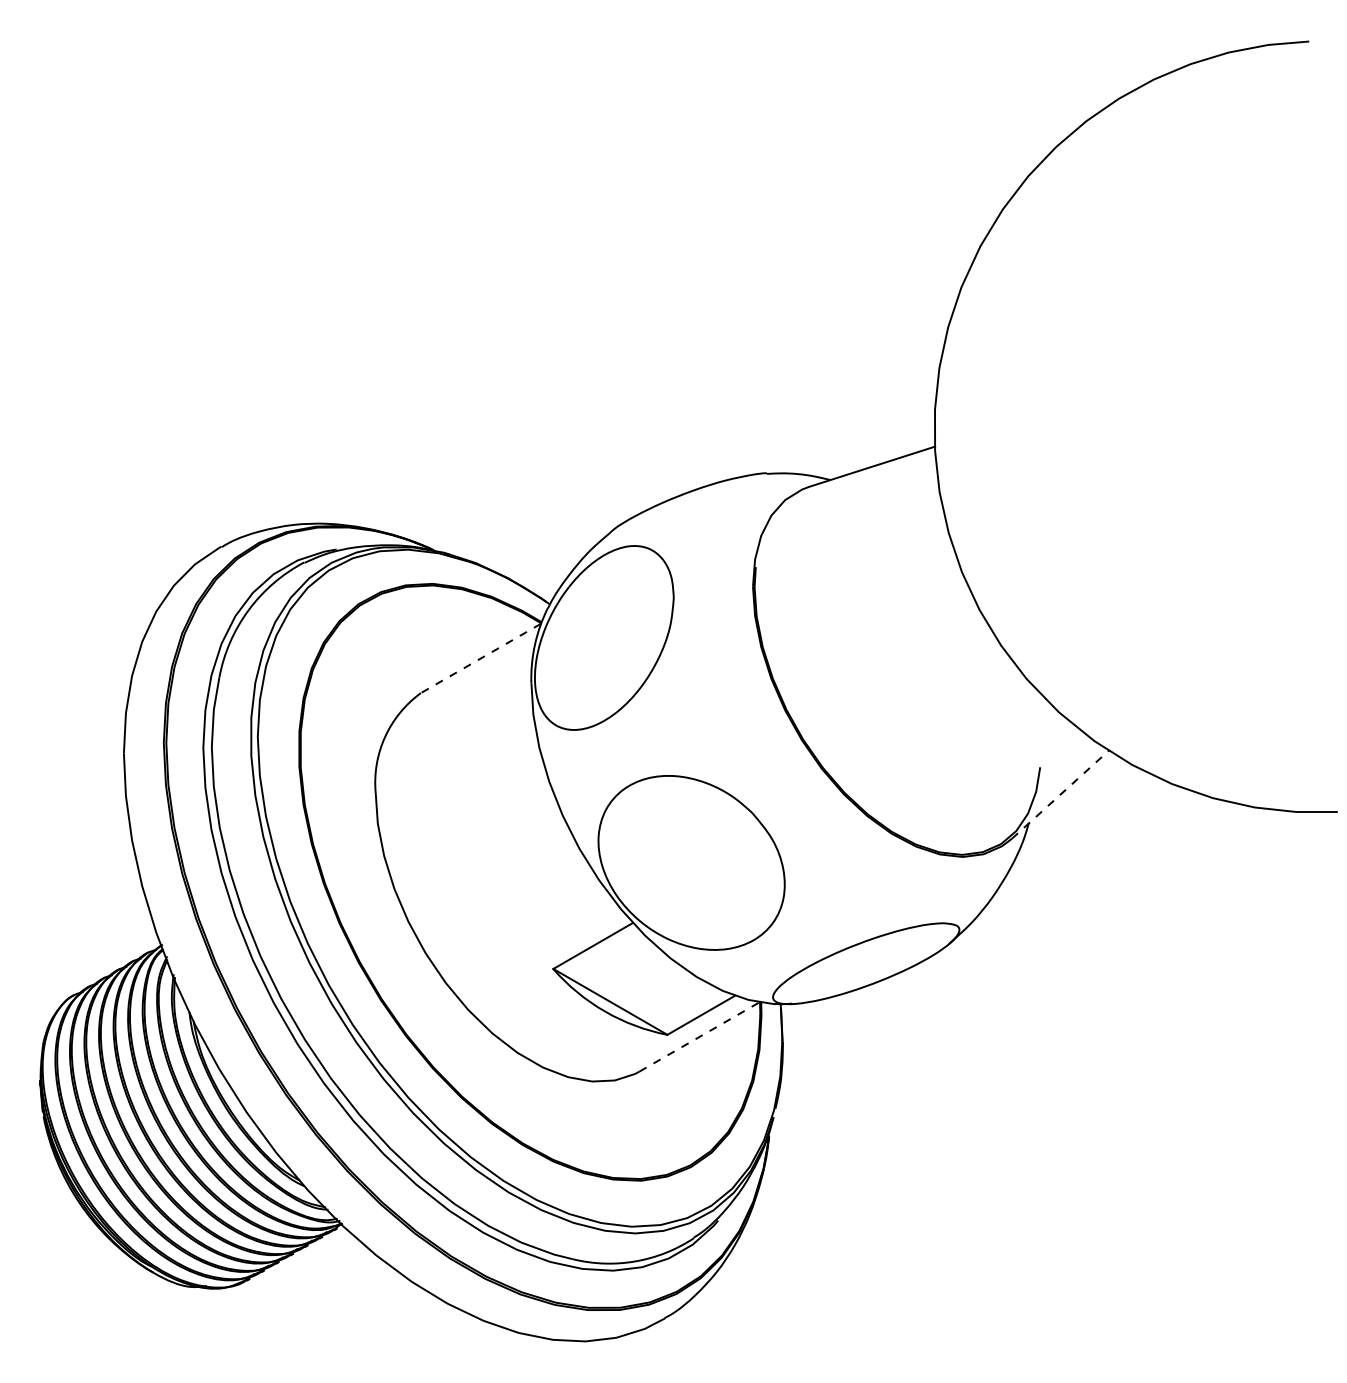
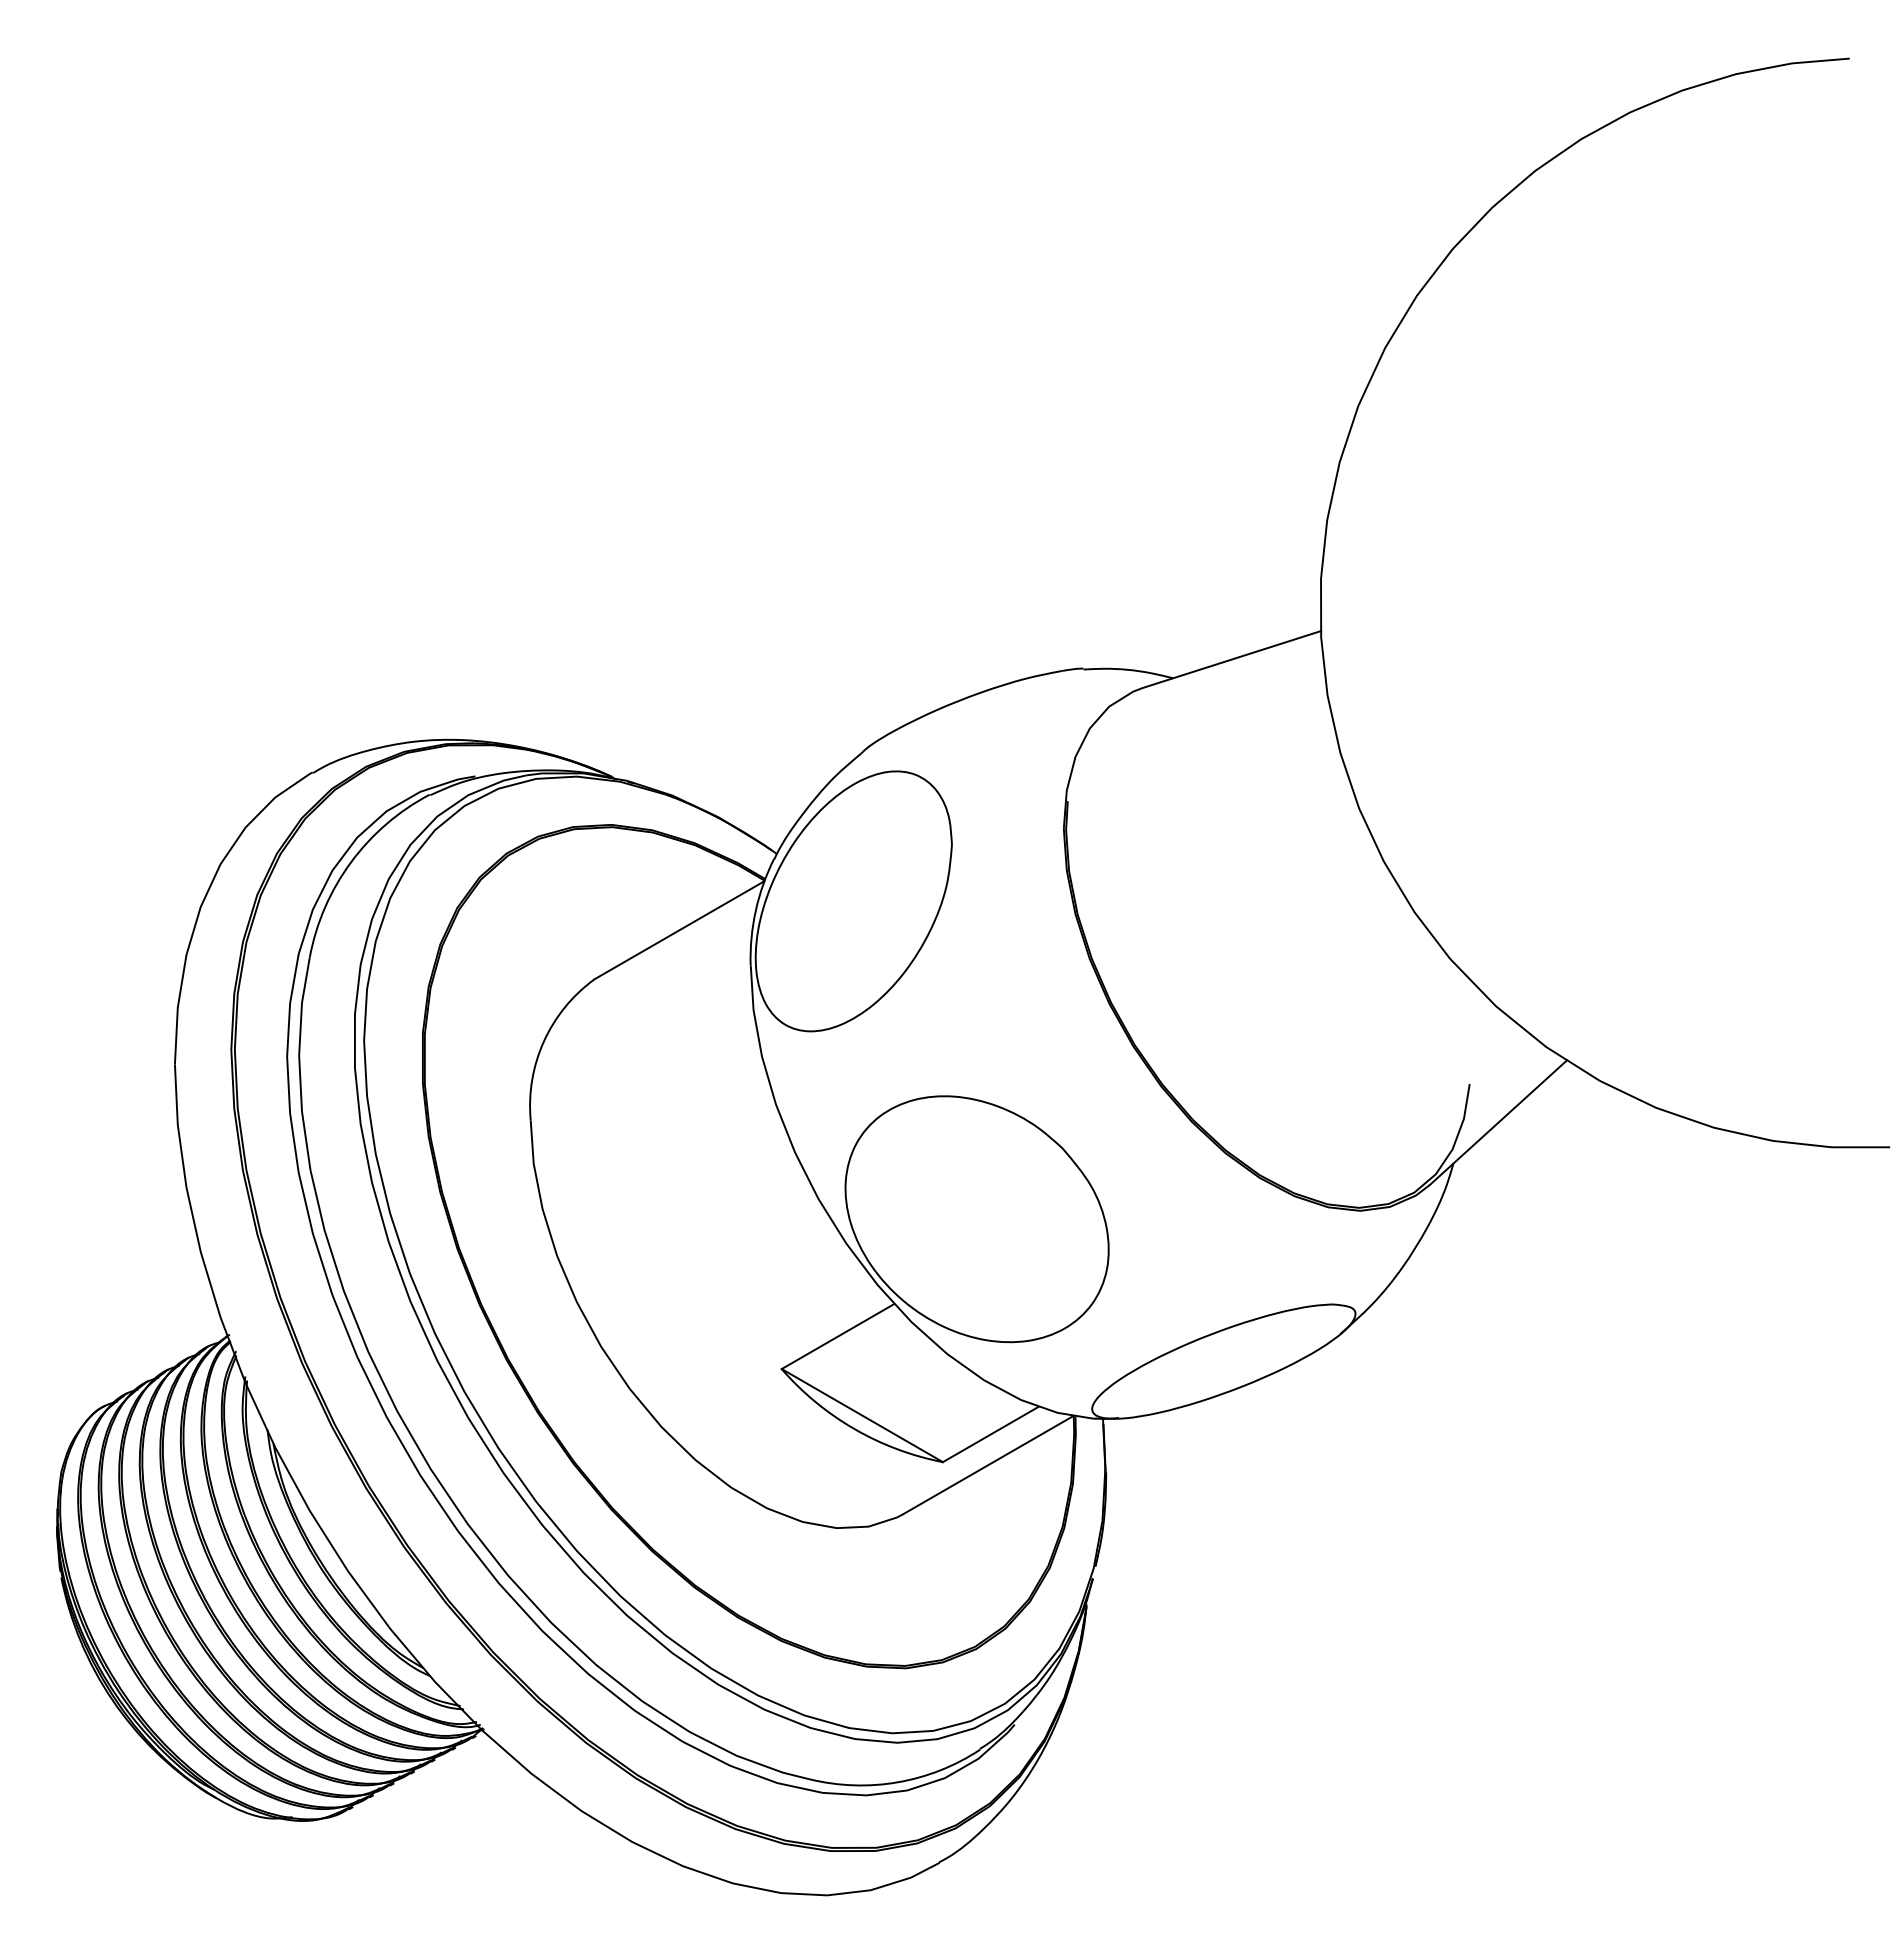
line: (481, 658) -> (679, 930), dashed -> solid
line: (1060, 794) -> (1498, 1122), dashed -> solid
line: (699, 1037) -> (988, 1465), dashed -> solid

